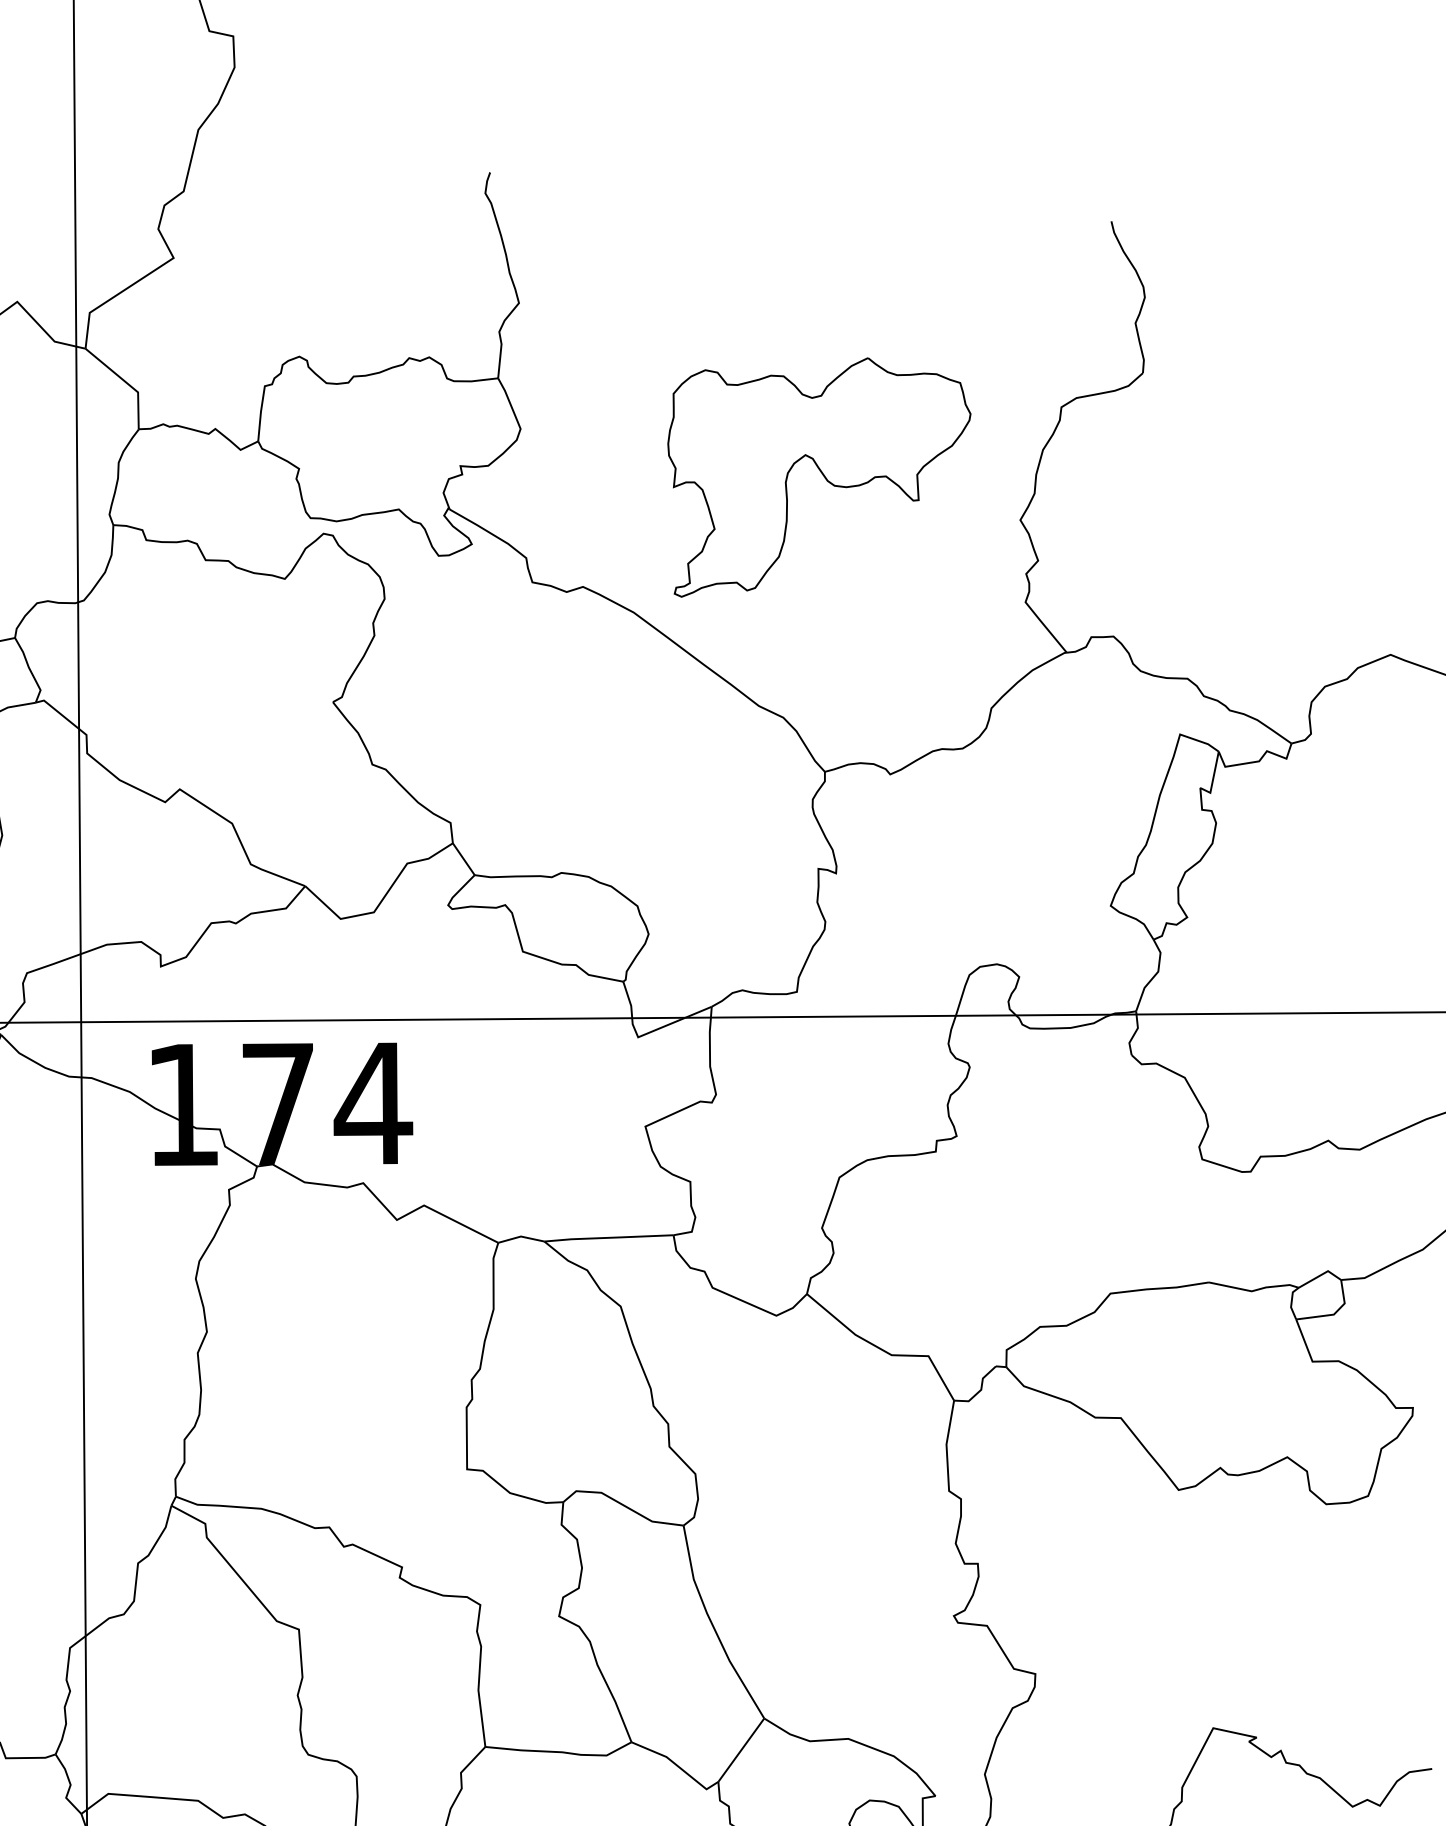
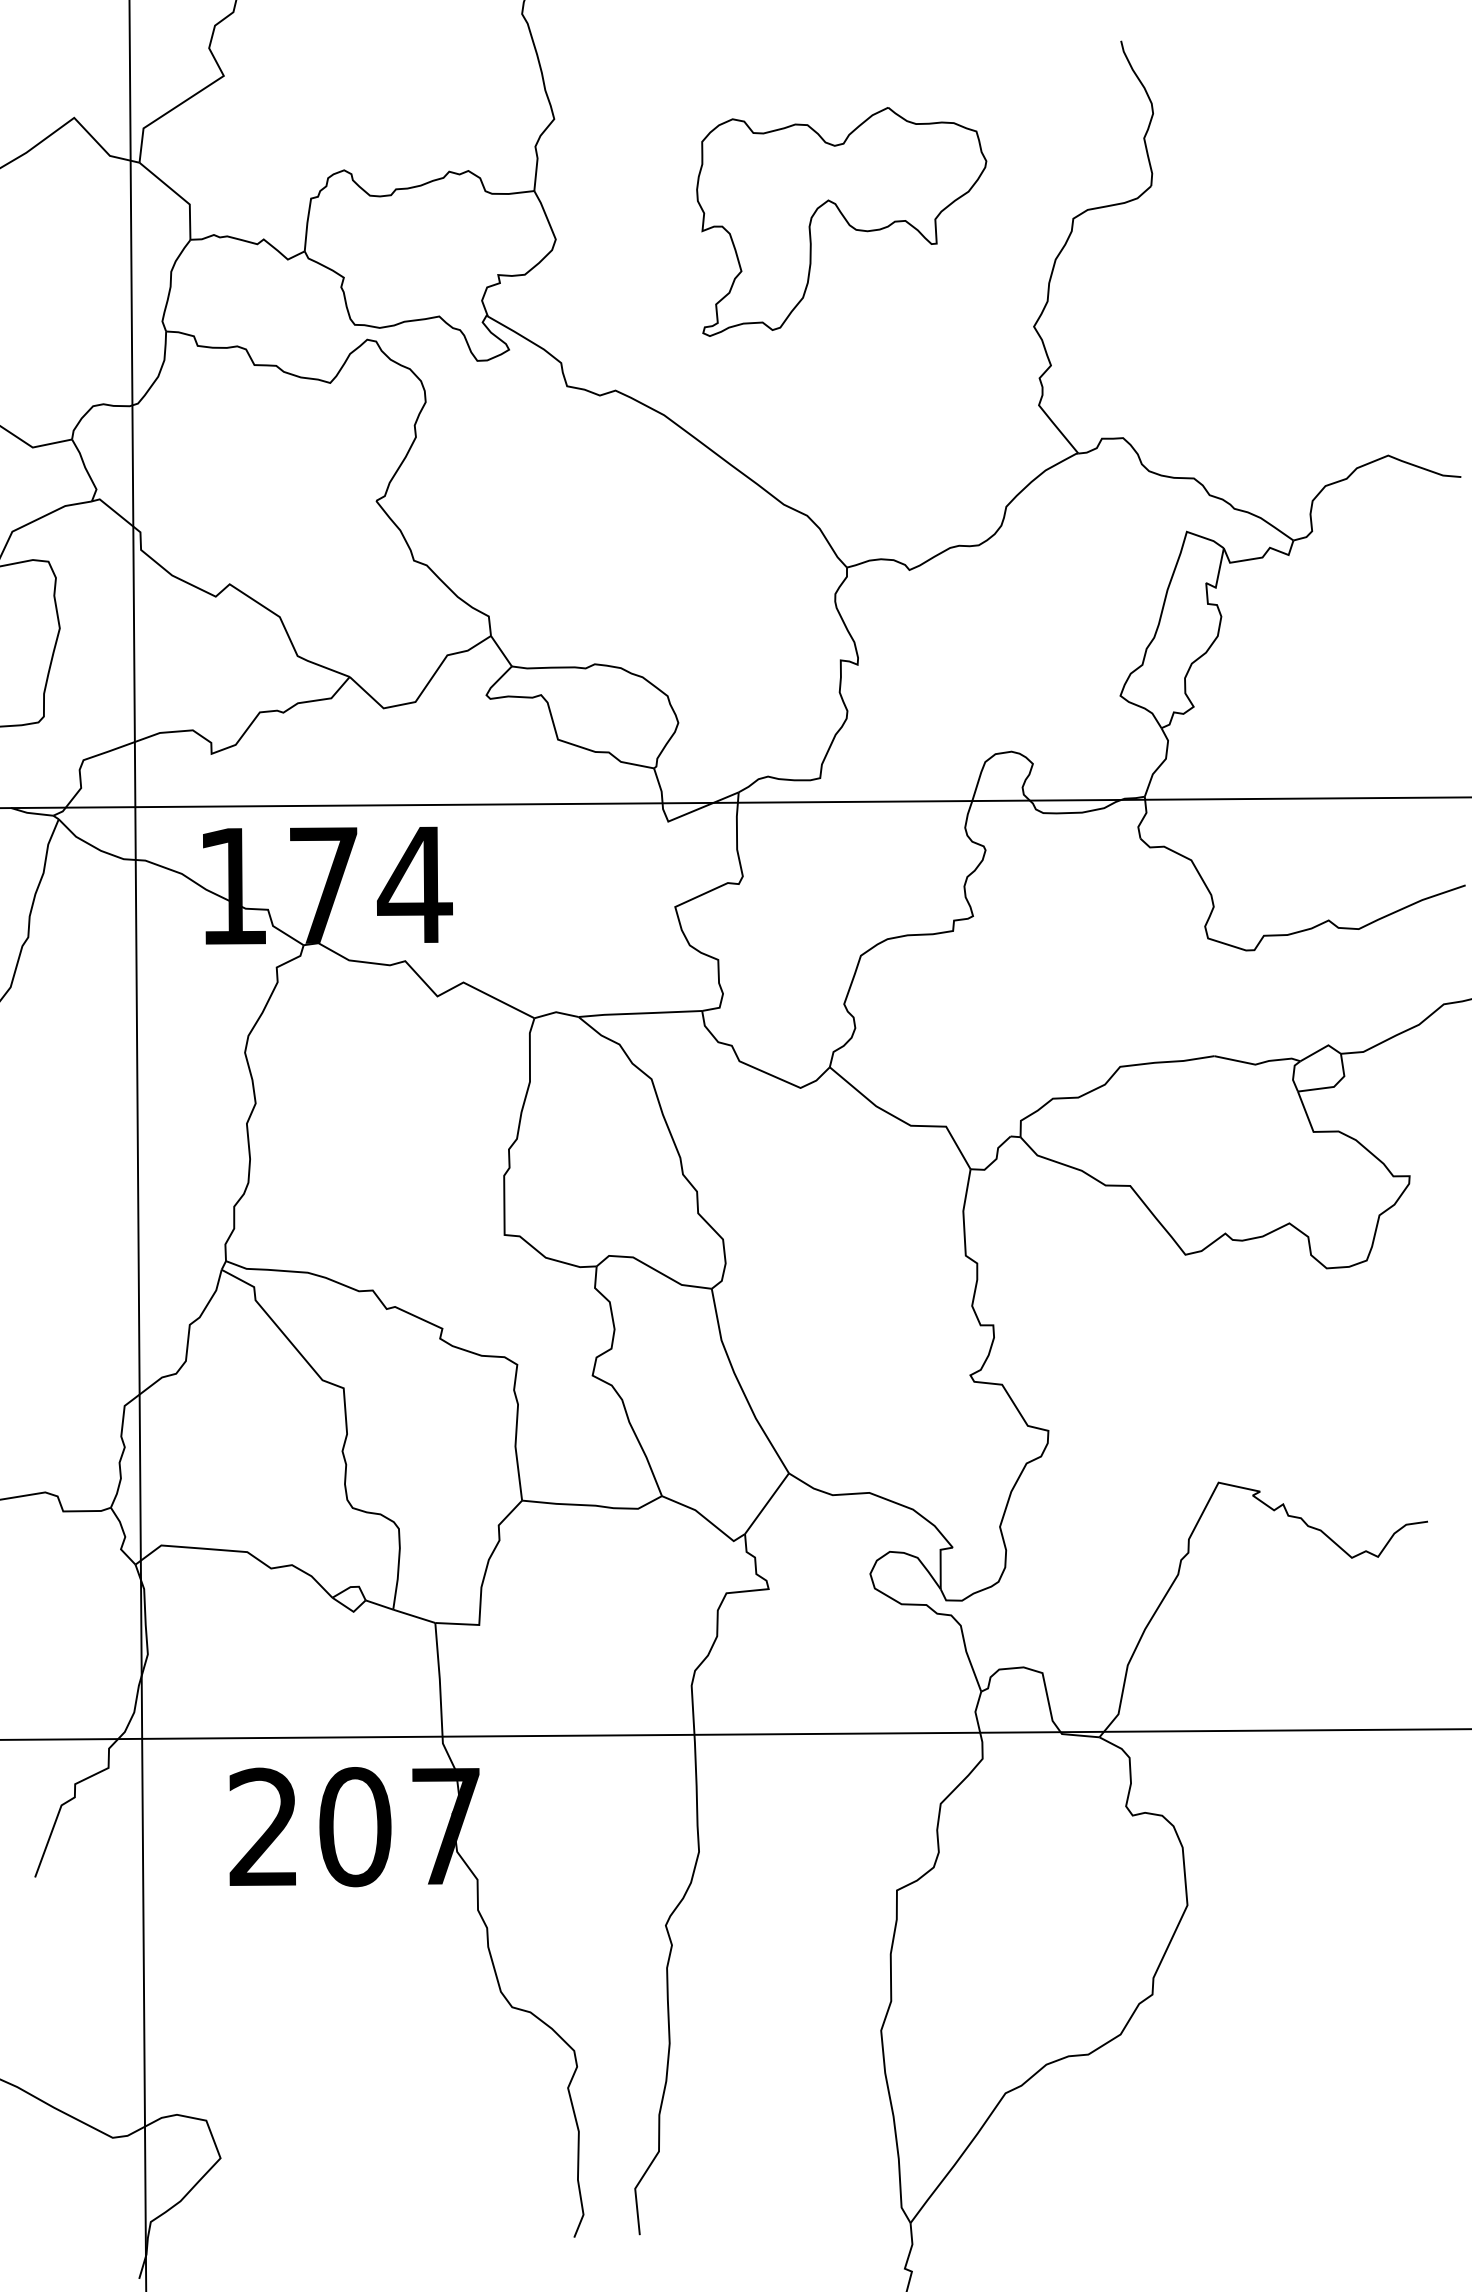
part: (819, 477) -> (841, 221), moved

